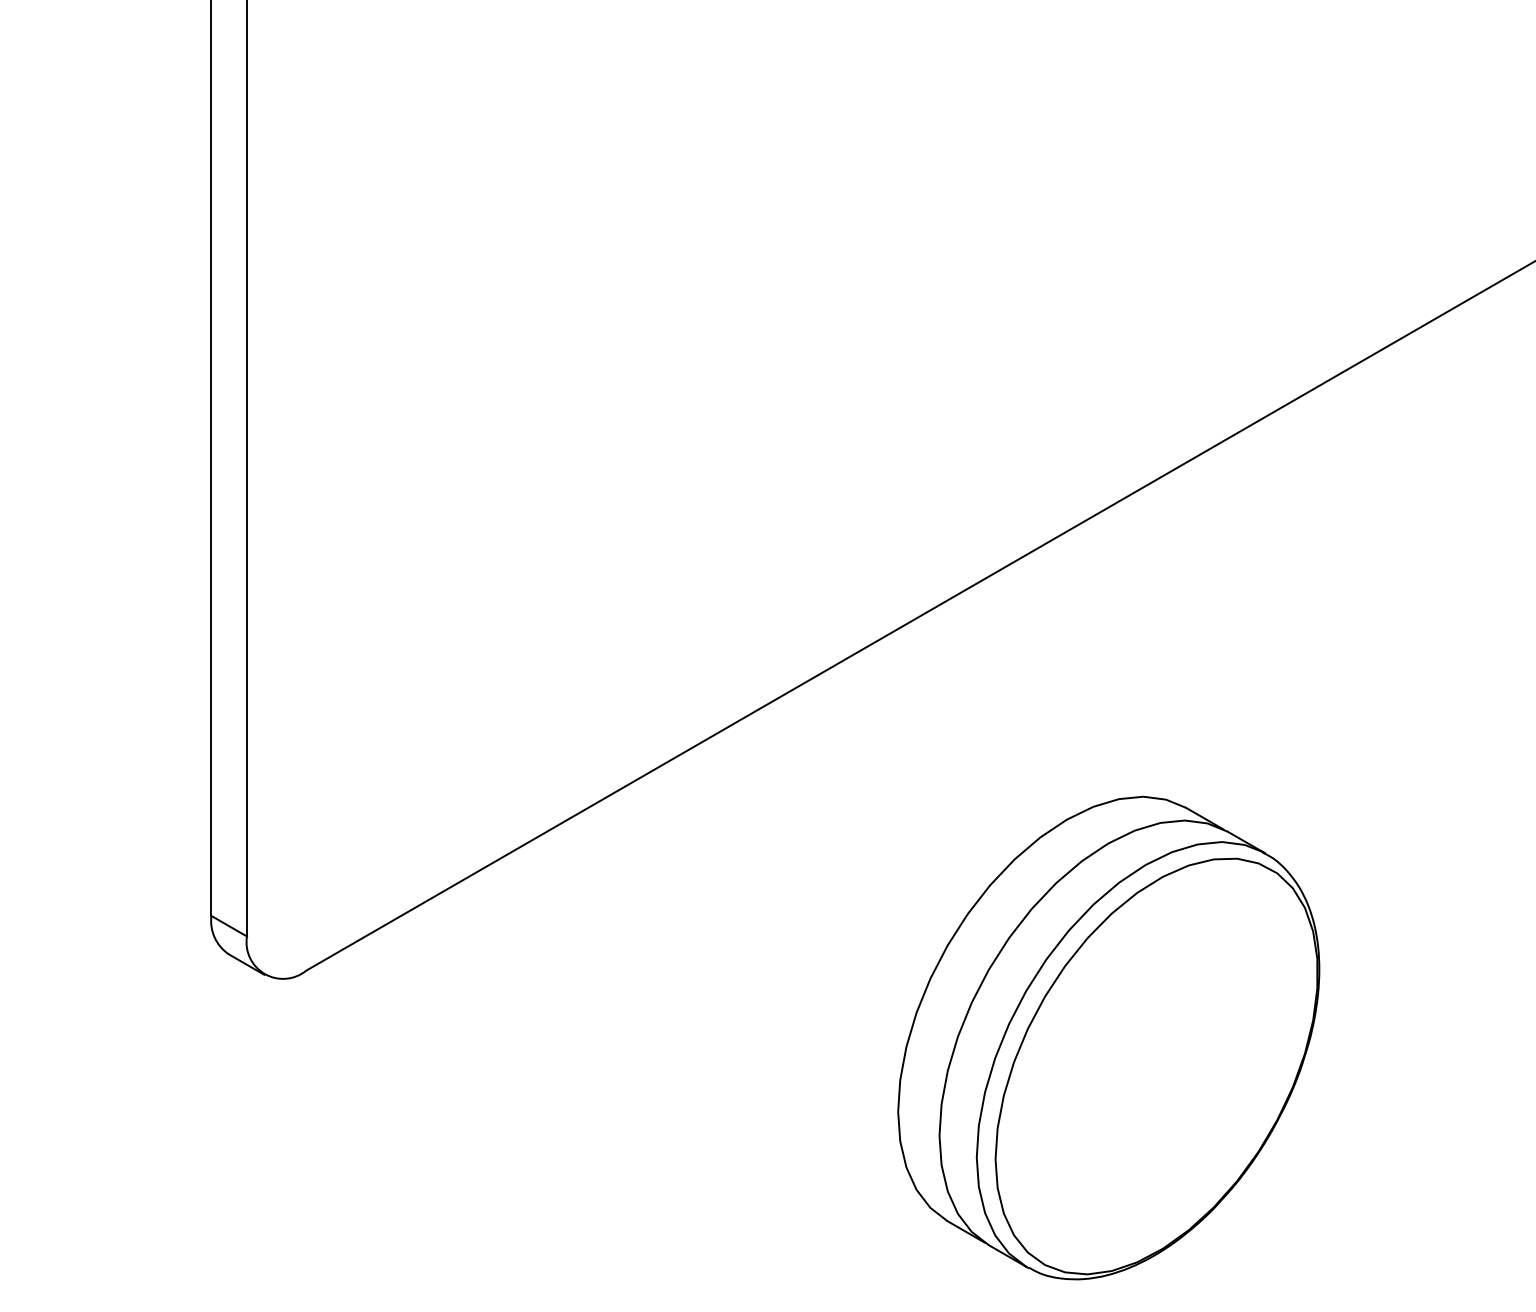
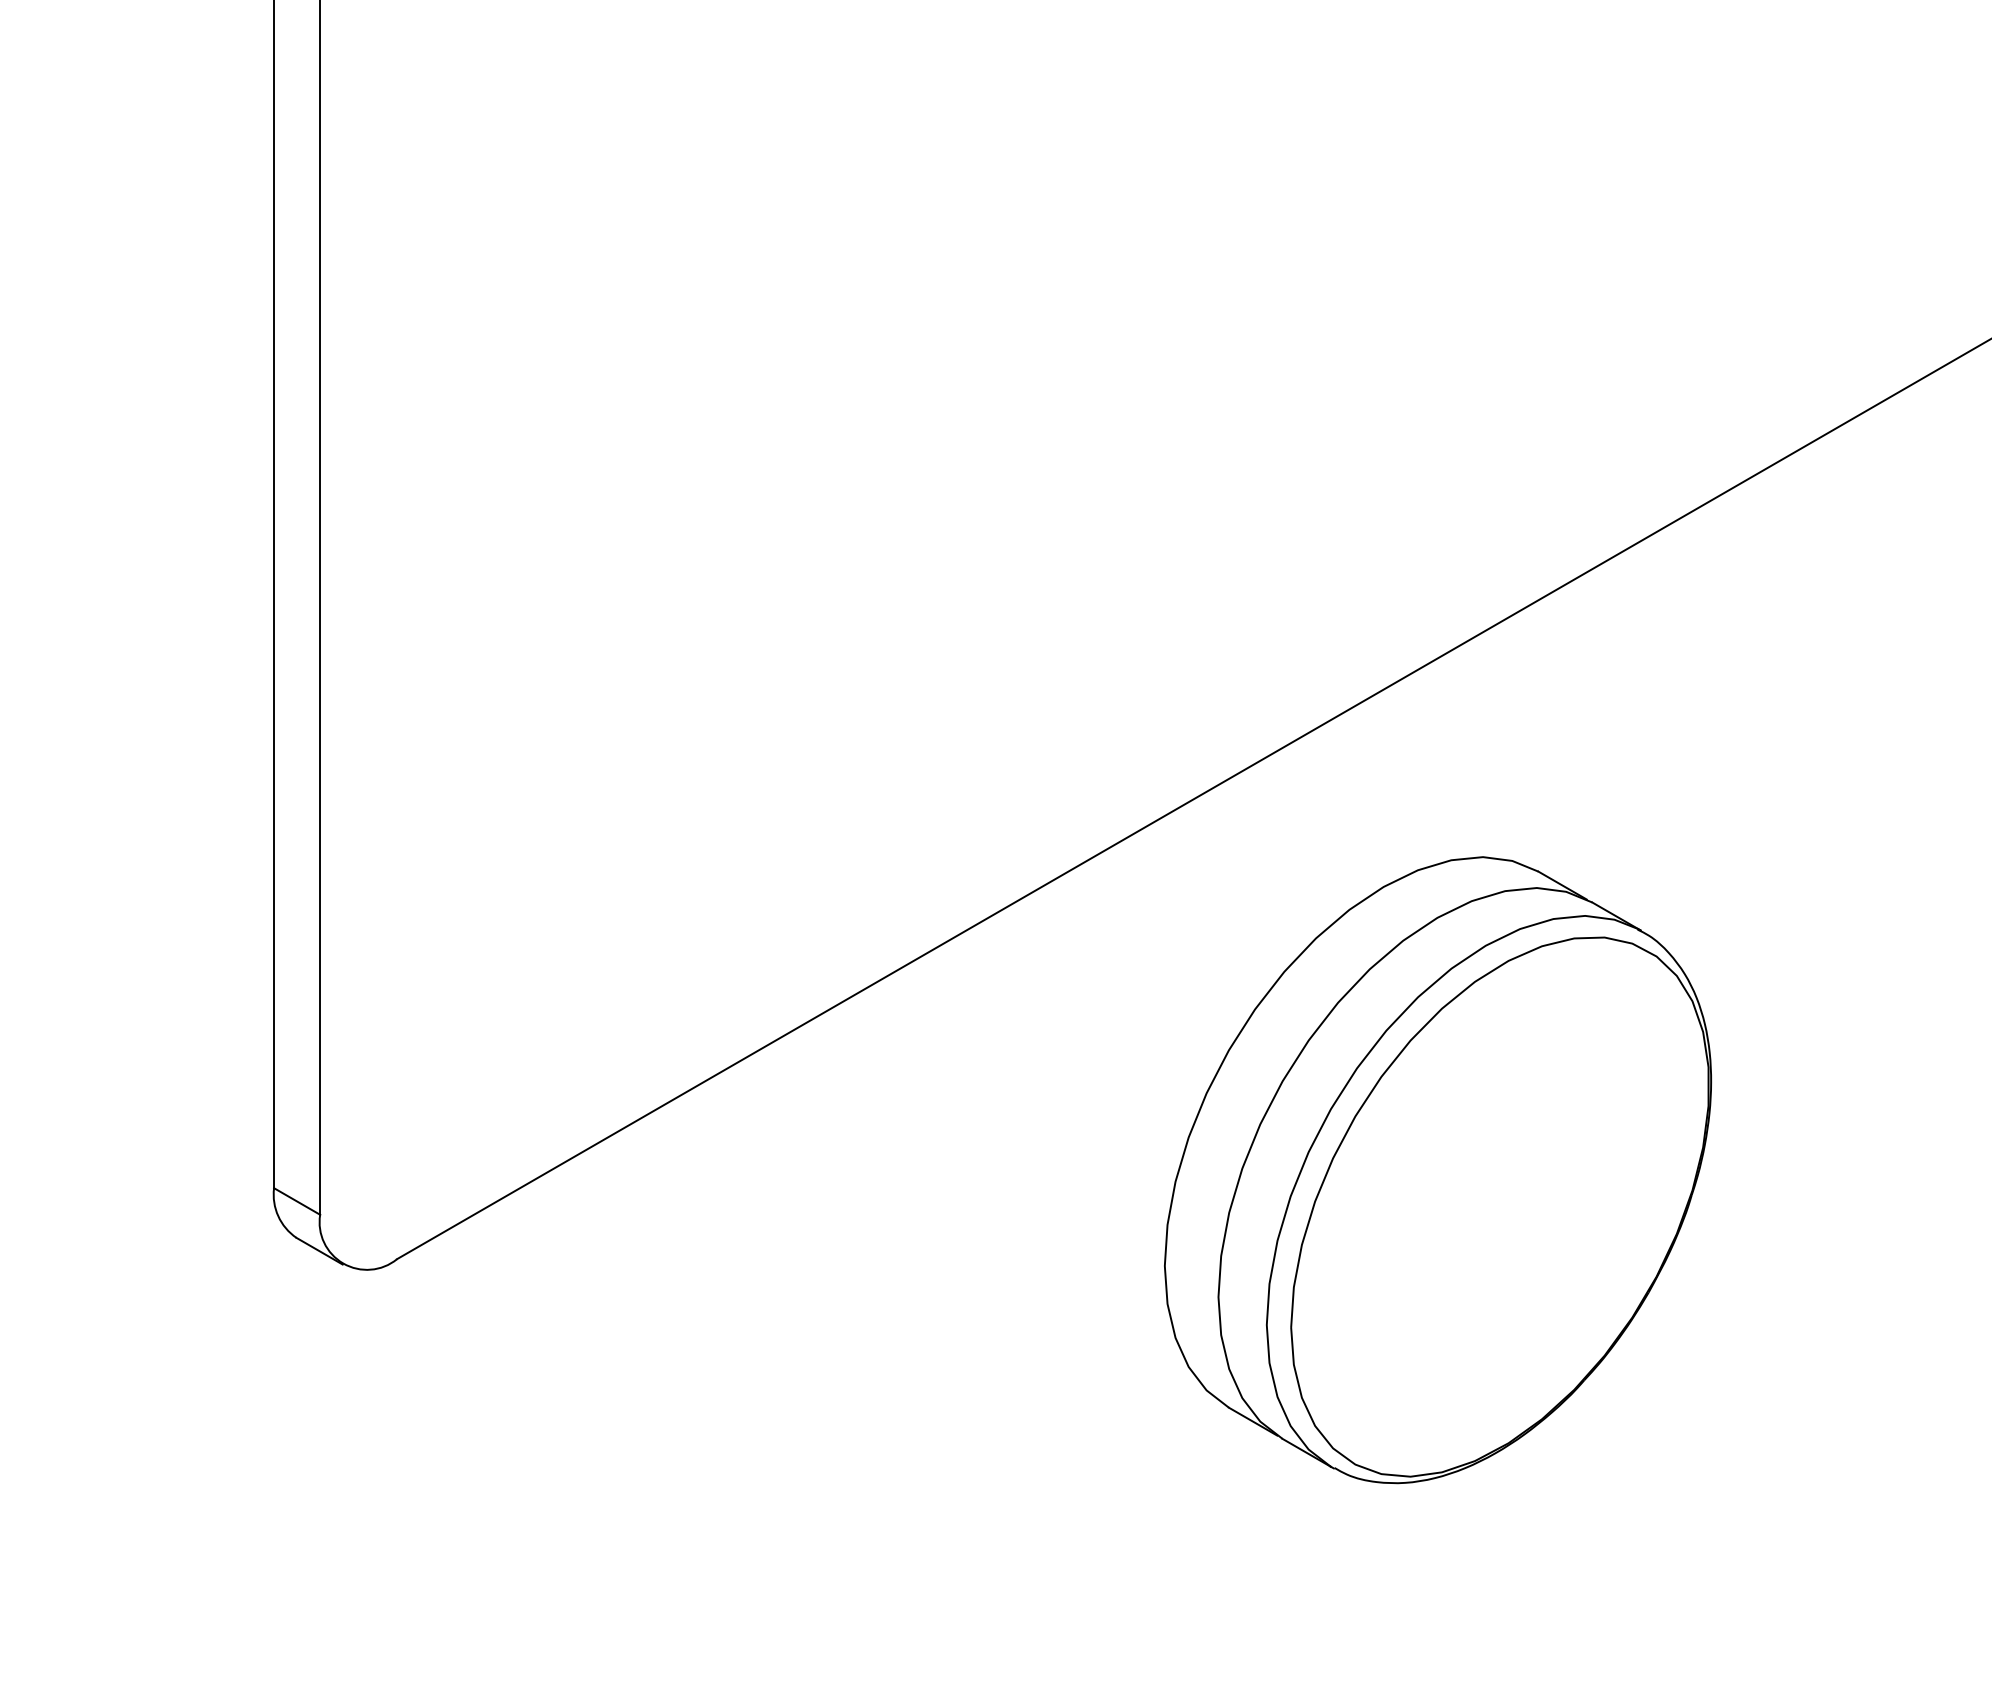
part: (1108, 1037) -> (1437, 1169), moved

